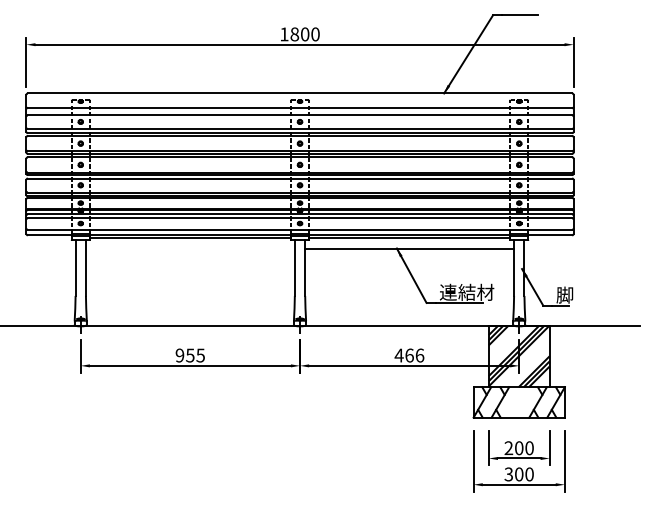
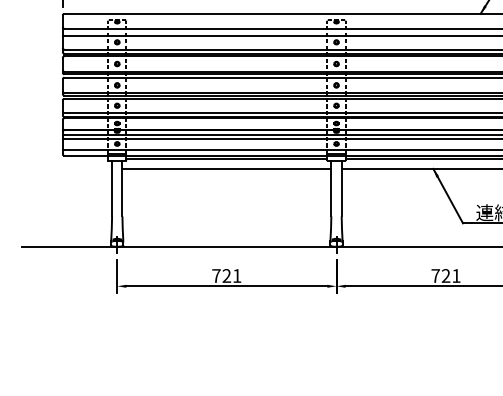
line: (189, 248) -> (225, 168), added
text: (189, 355) -> (225, 275), 955 -> 721
text: (409, 355) -> (445, 275), 466 -> 721

